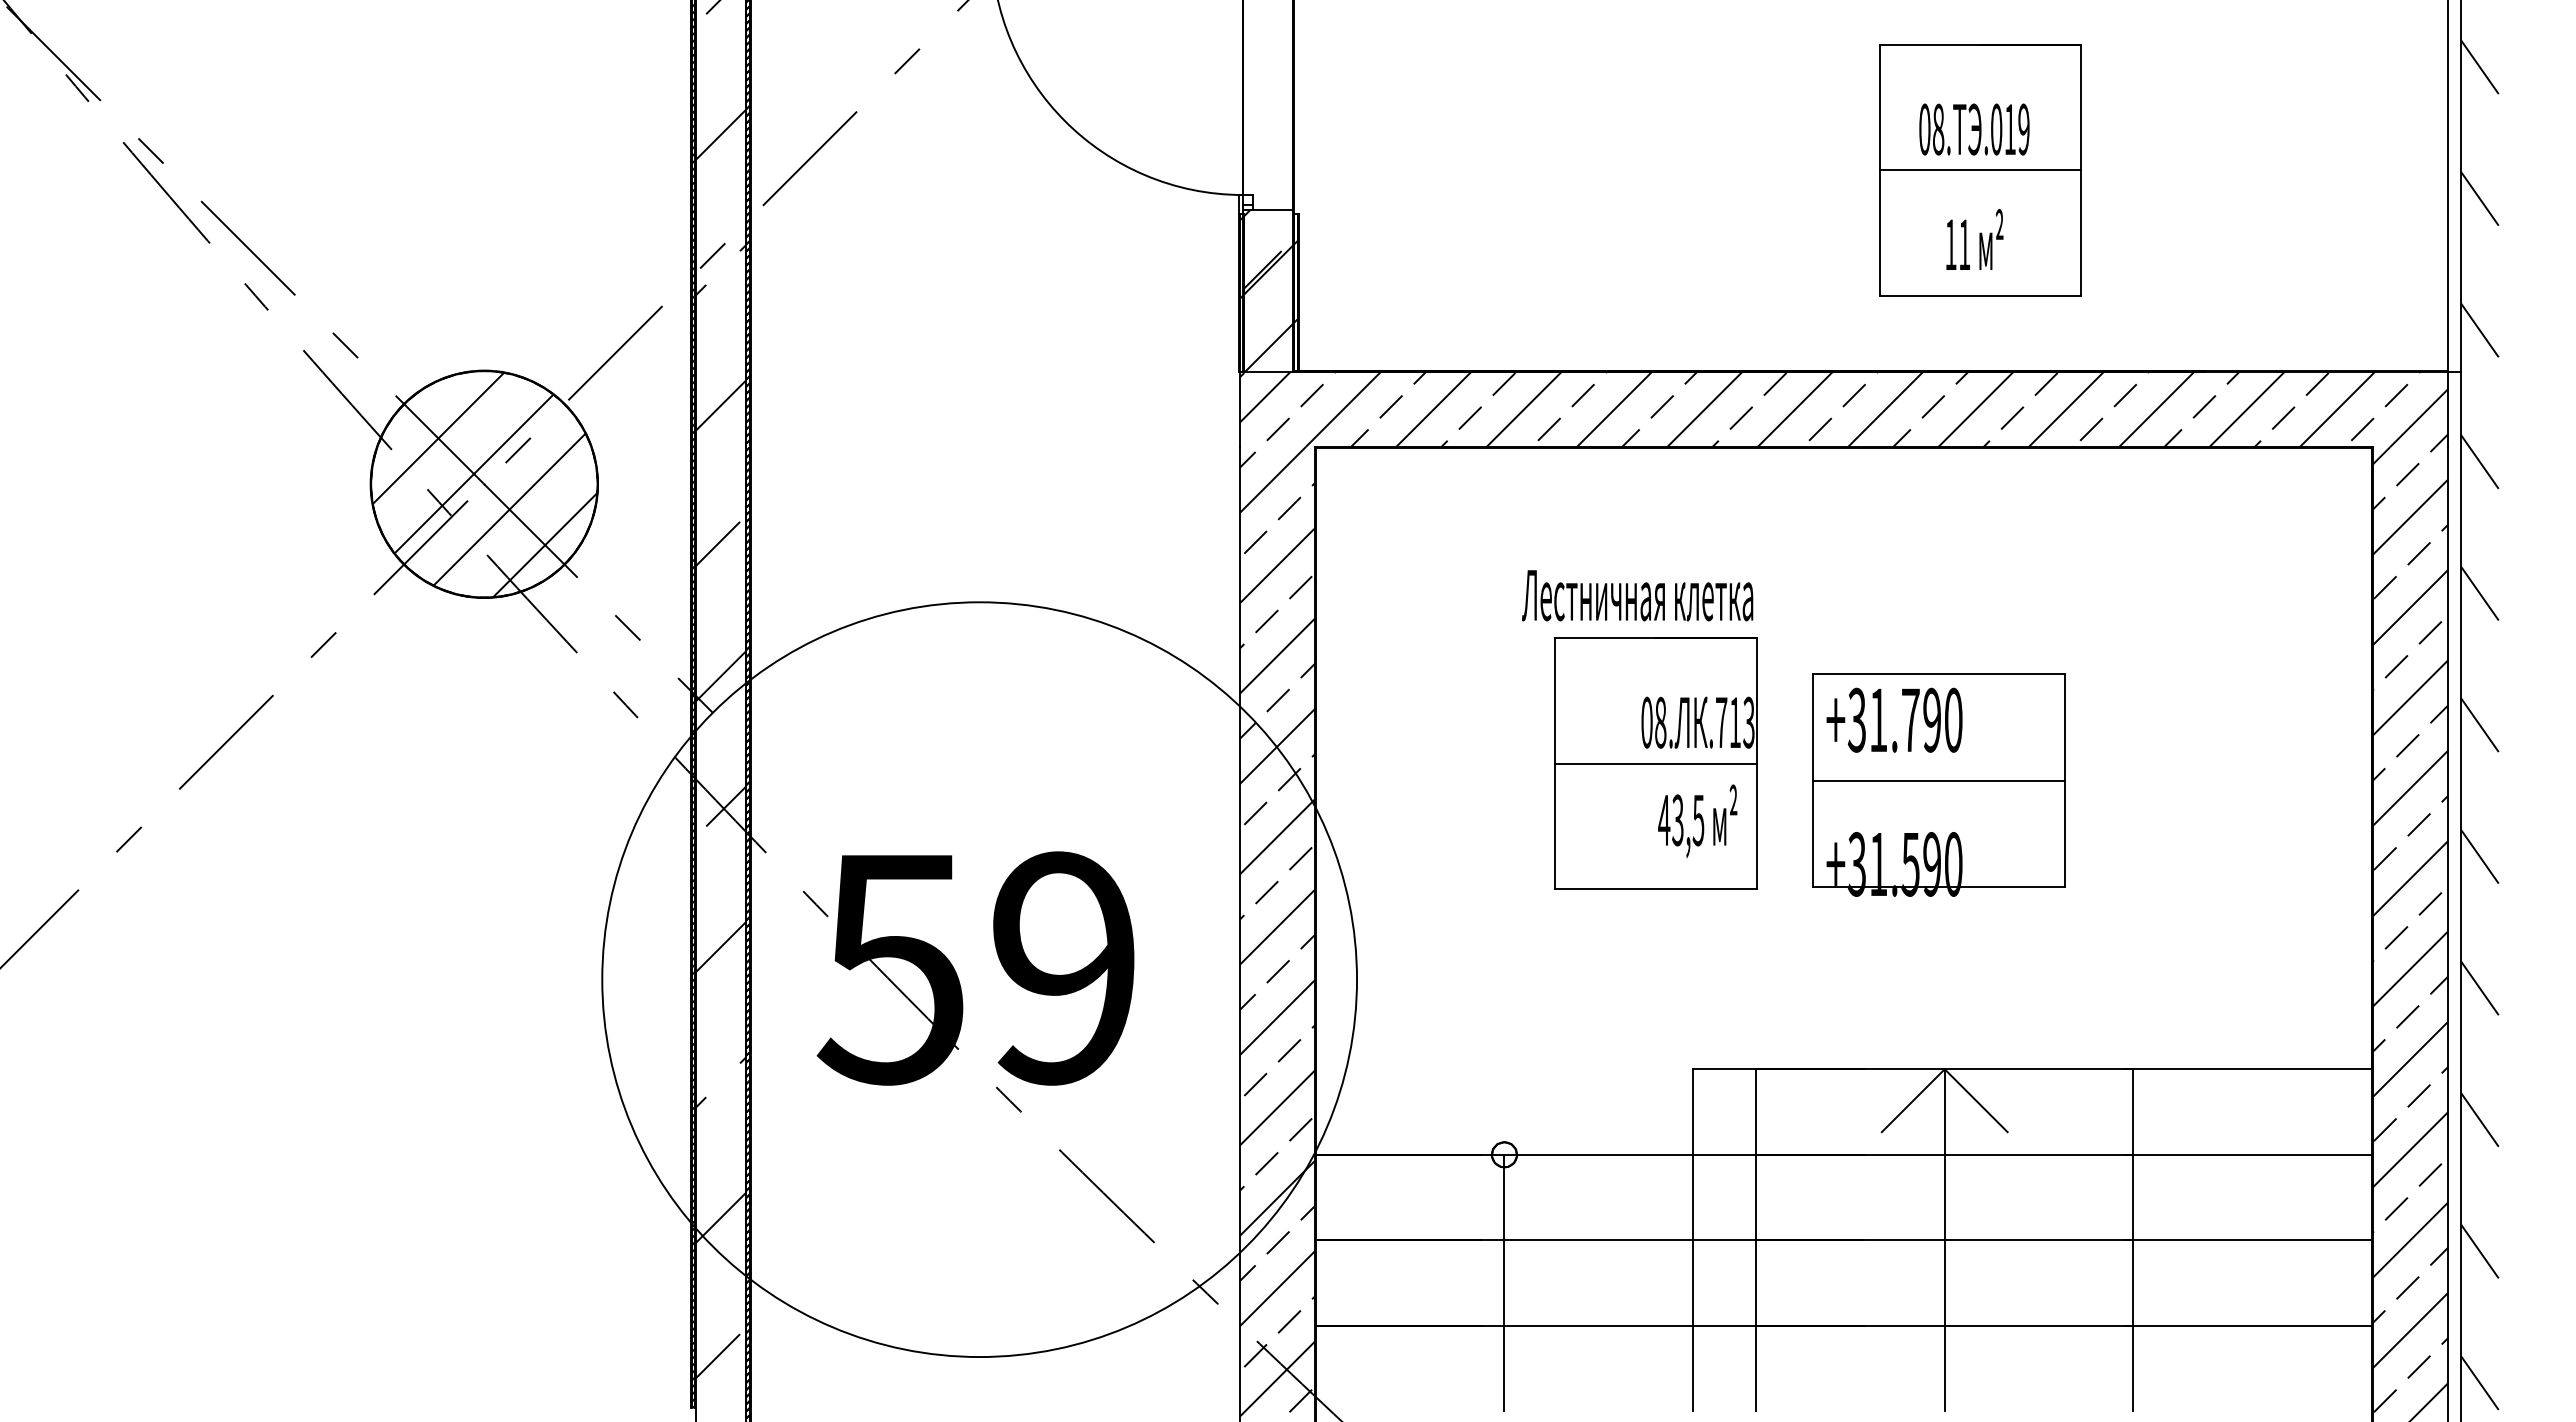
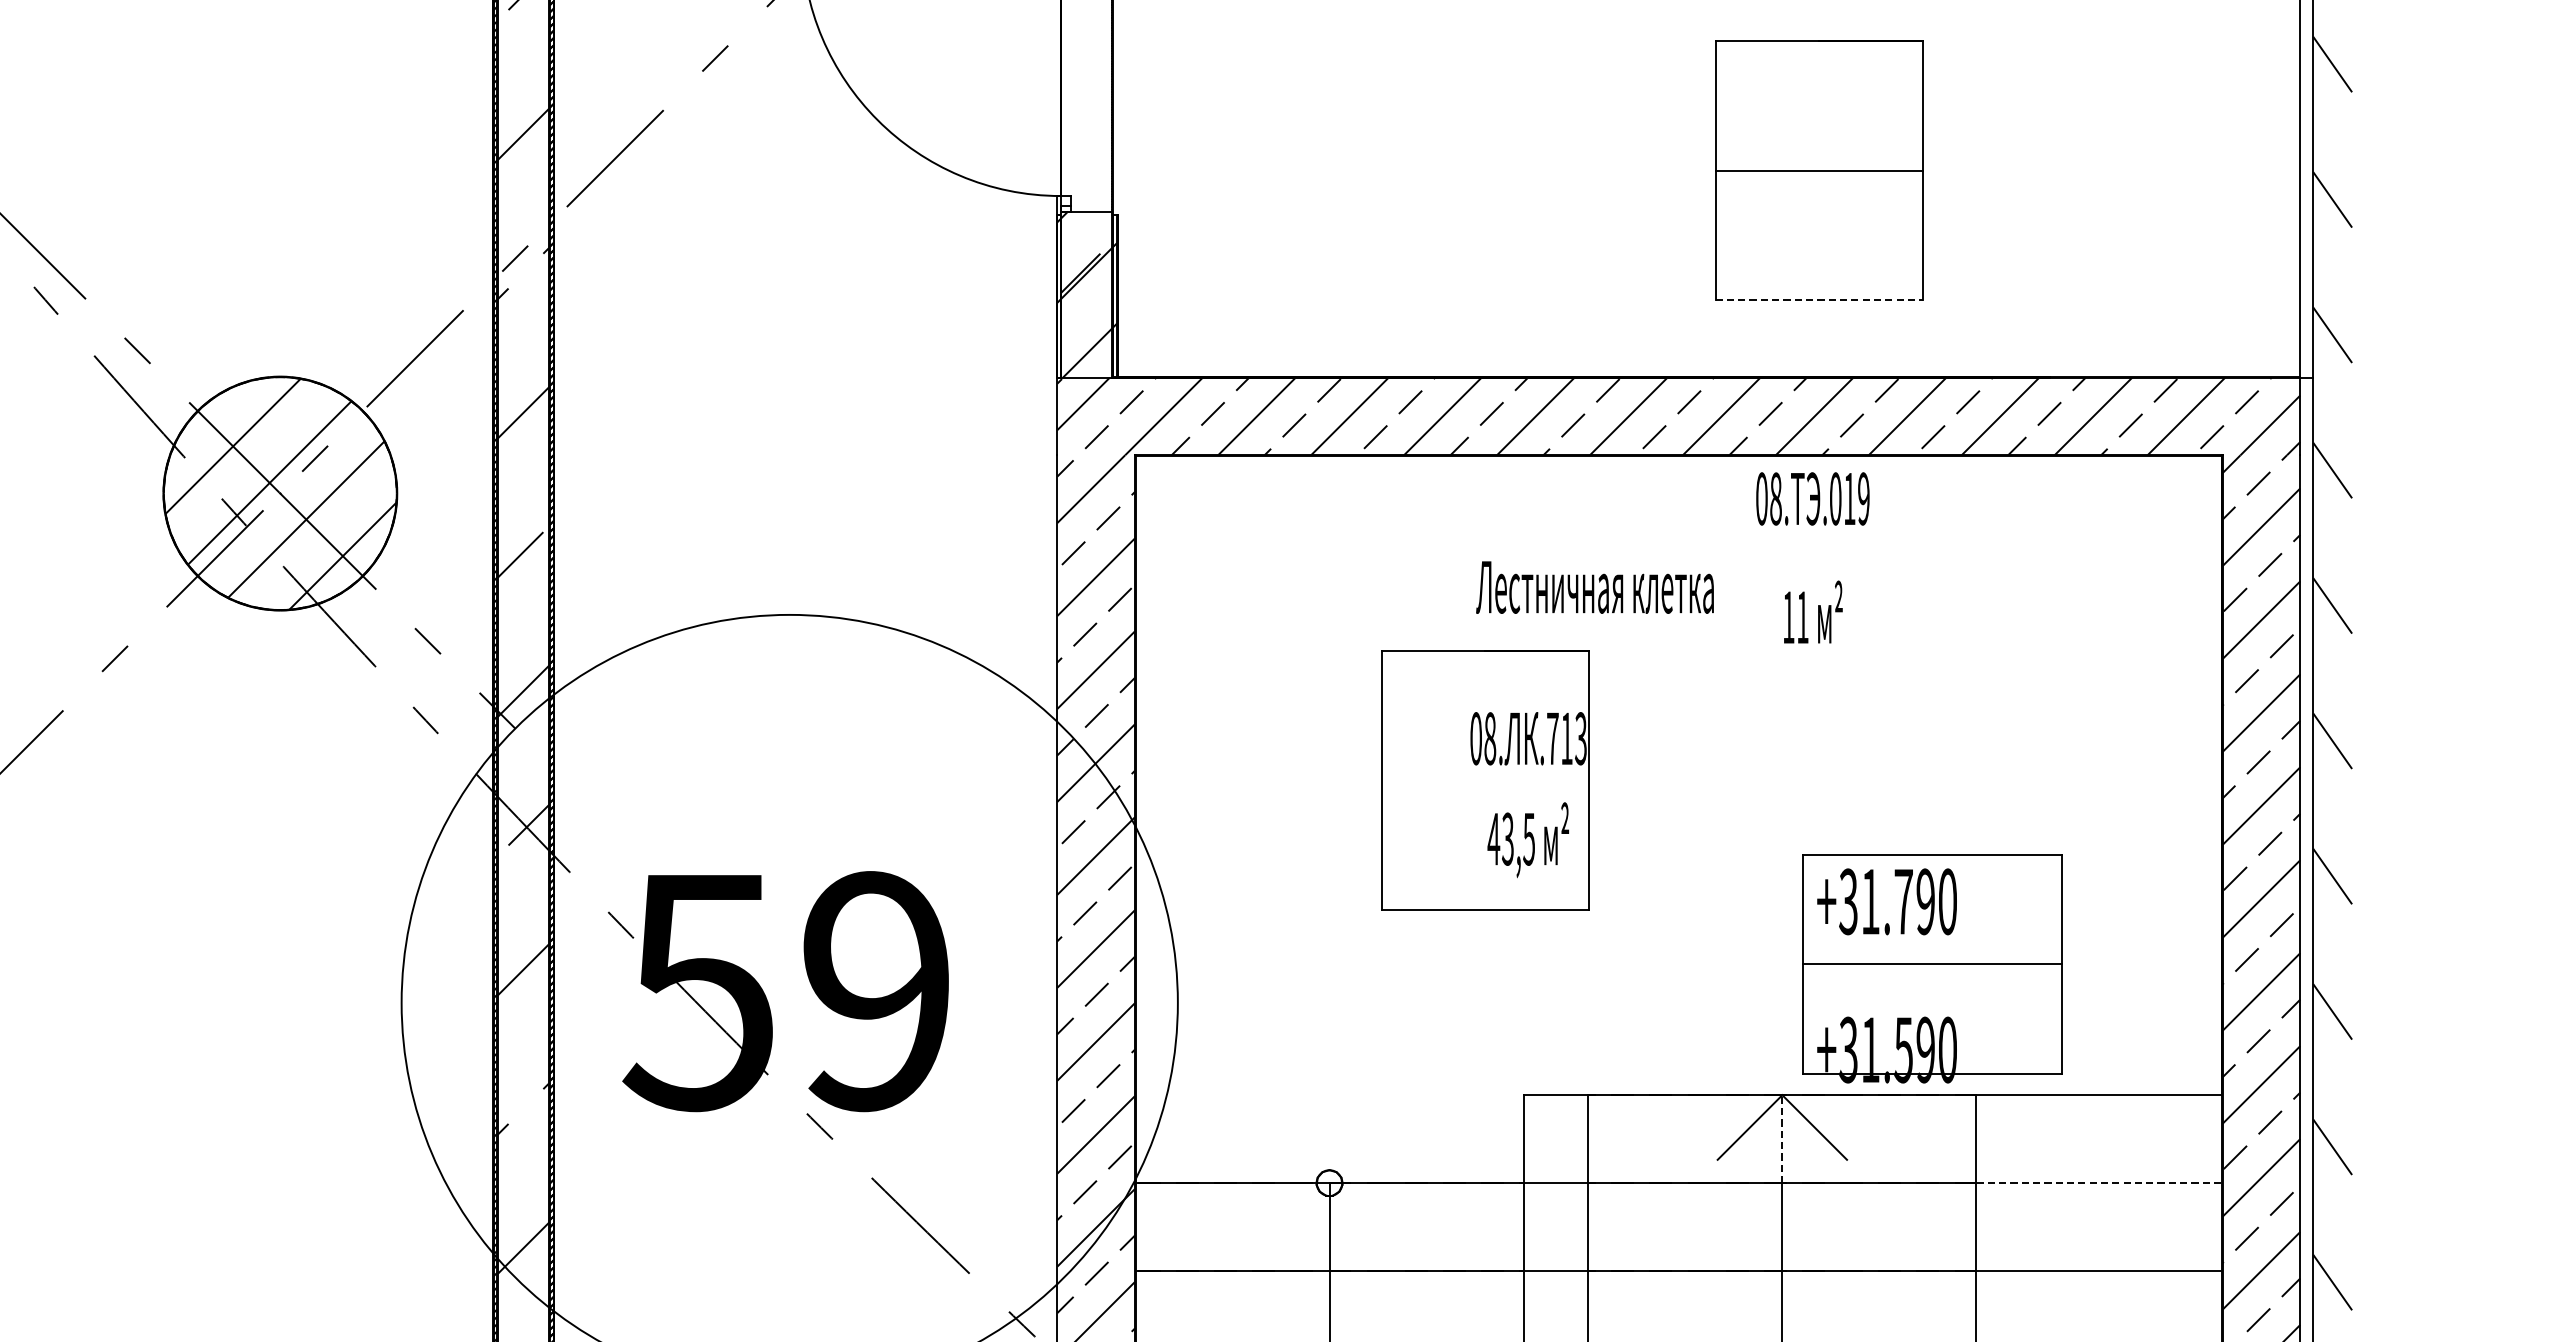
text: (1974, 186) -> (1812, 557), moved
line: (1980, 296) -> (1819, 300), solid -> dashed
text: (1637, 595) -> (1594, 587), moved
line: (1655, 763) -> (1484, 780), removed
part: (1938, 784) -> (1932, 967), moved
line: (1944, 1112) -> (1782, 1139), solid -> dashed
line: (2253, 1154) -> (2099, 1182), solid -> dashed

